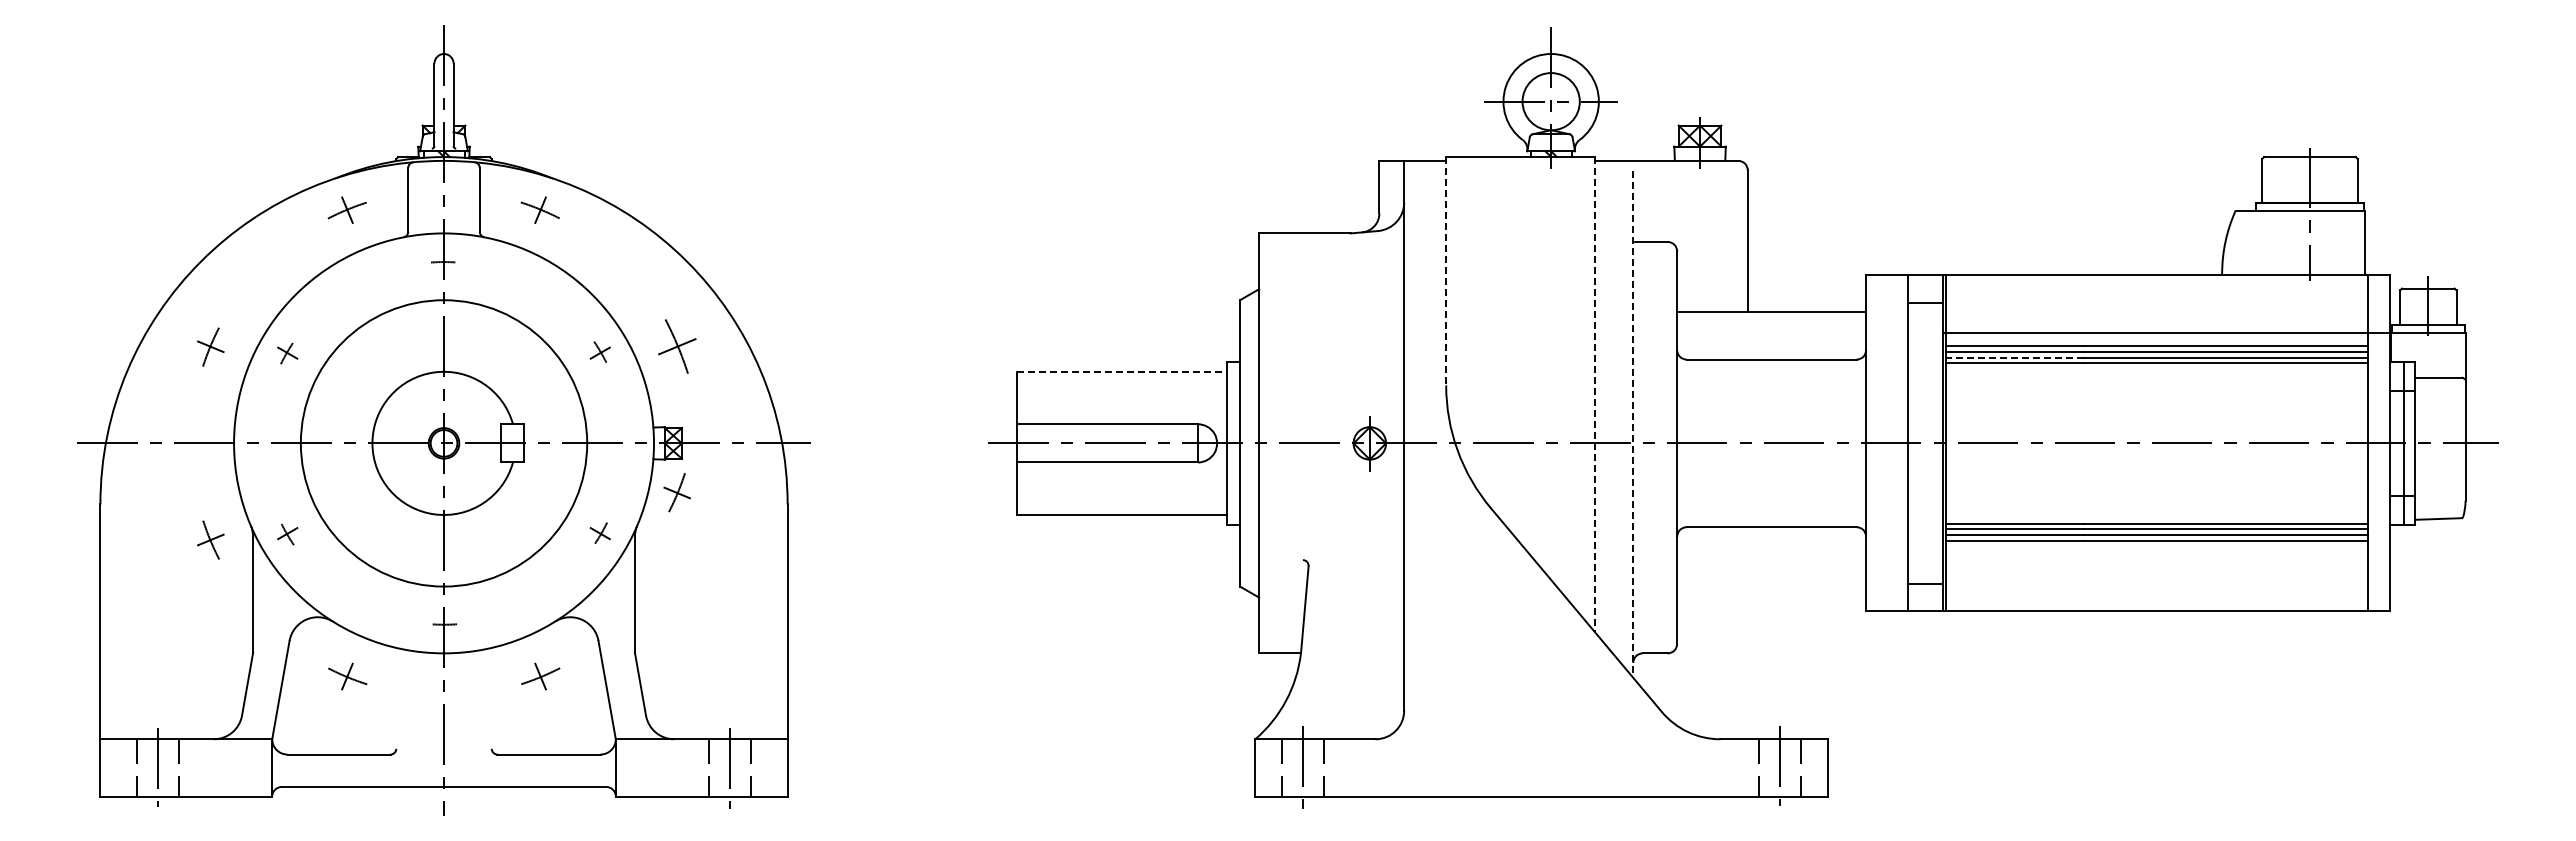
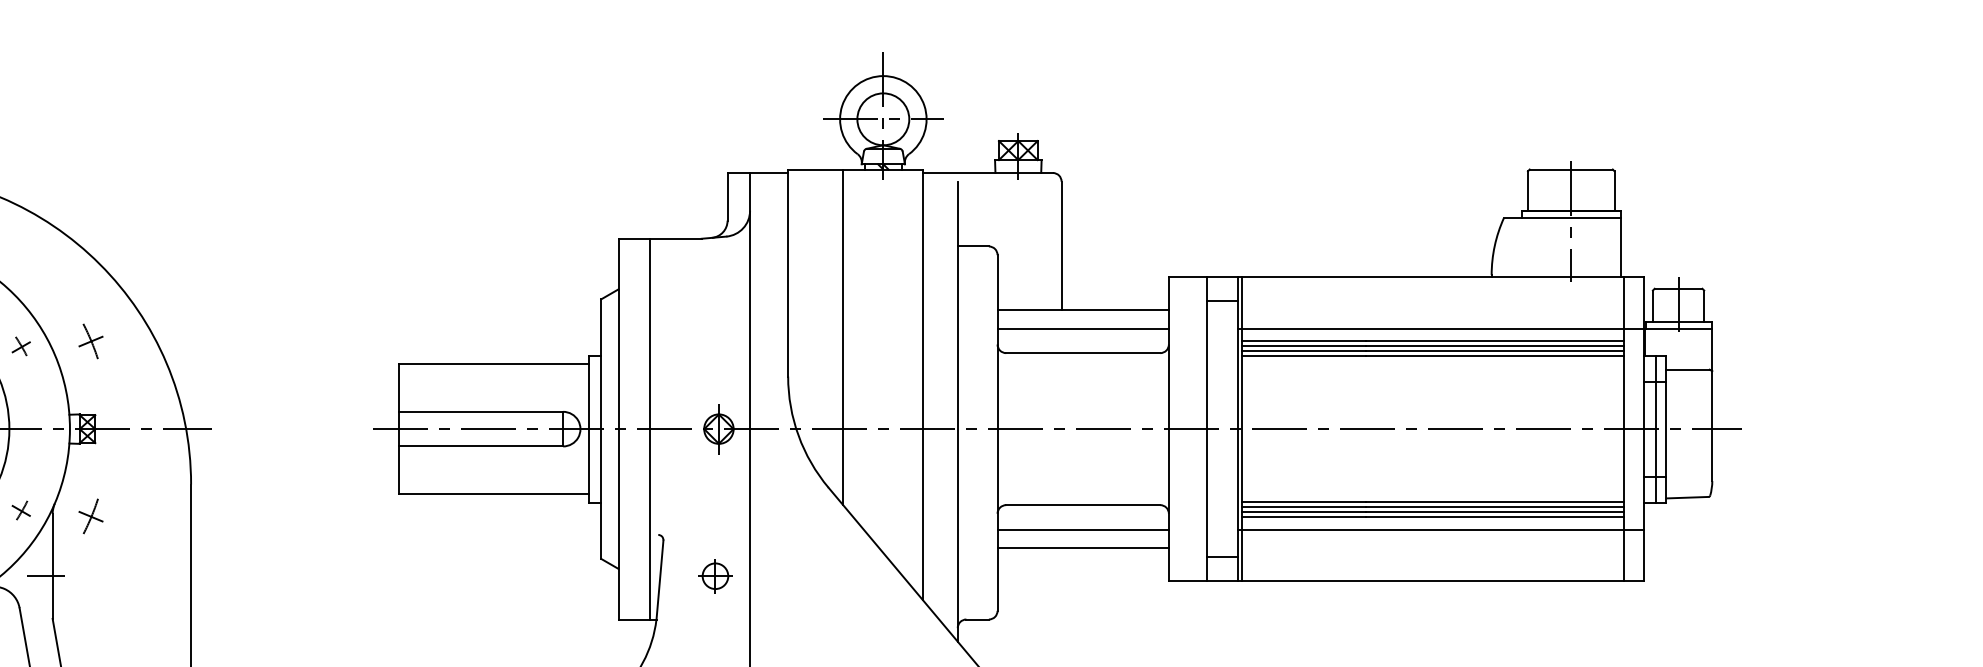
line: (1446, 271) -> (788, 273), dashed -> solid
line: (1771, 332) -> (1083, 328), added
line: (1506, 341) -> (842, 336), added
part: (676, 346) -> (90, 341), size x0.71
line: (2015, 357) -> (1304, 351), dashed -> solid
line: (1121, 371) -> (493, 363), dashed -> solid
line: (1595, 394) -> (923, 384), dashed -> solid
line: (1633, 424) -> (957, 412), dashed -> solid
line: (1293, 443) -> (649, 429), added
part: (676, 492) -> (90, 516), moved
line: (1771, 554) -> (1083, 529), added
line: (2166, 554) -> (1441, 529), added
line: (1771, 574) -> (1083, 547), added
line: (627, 605) -> (45, 576), added
part: (1365, 605) -> (715, 576), added

